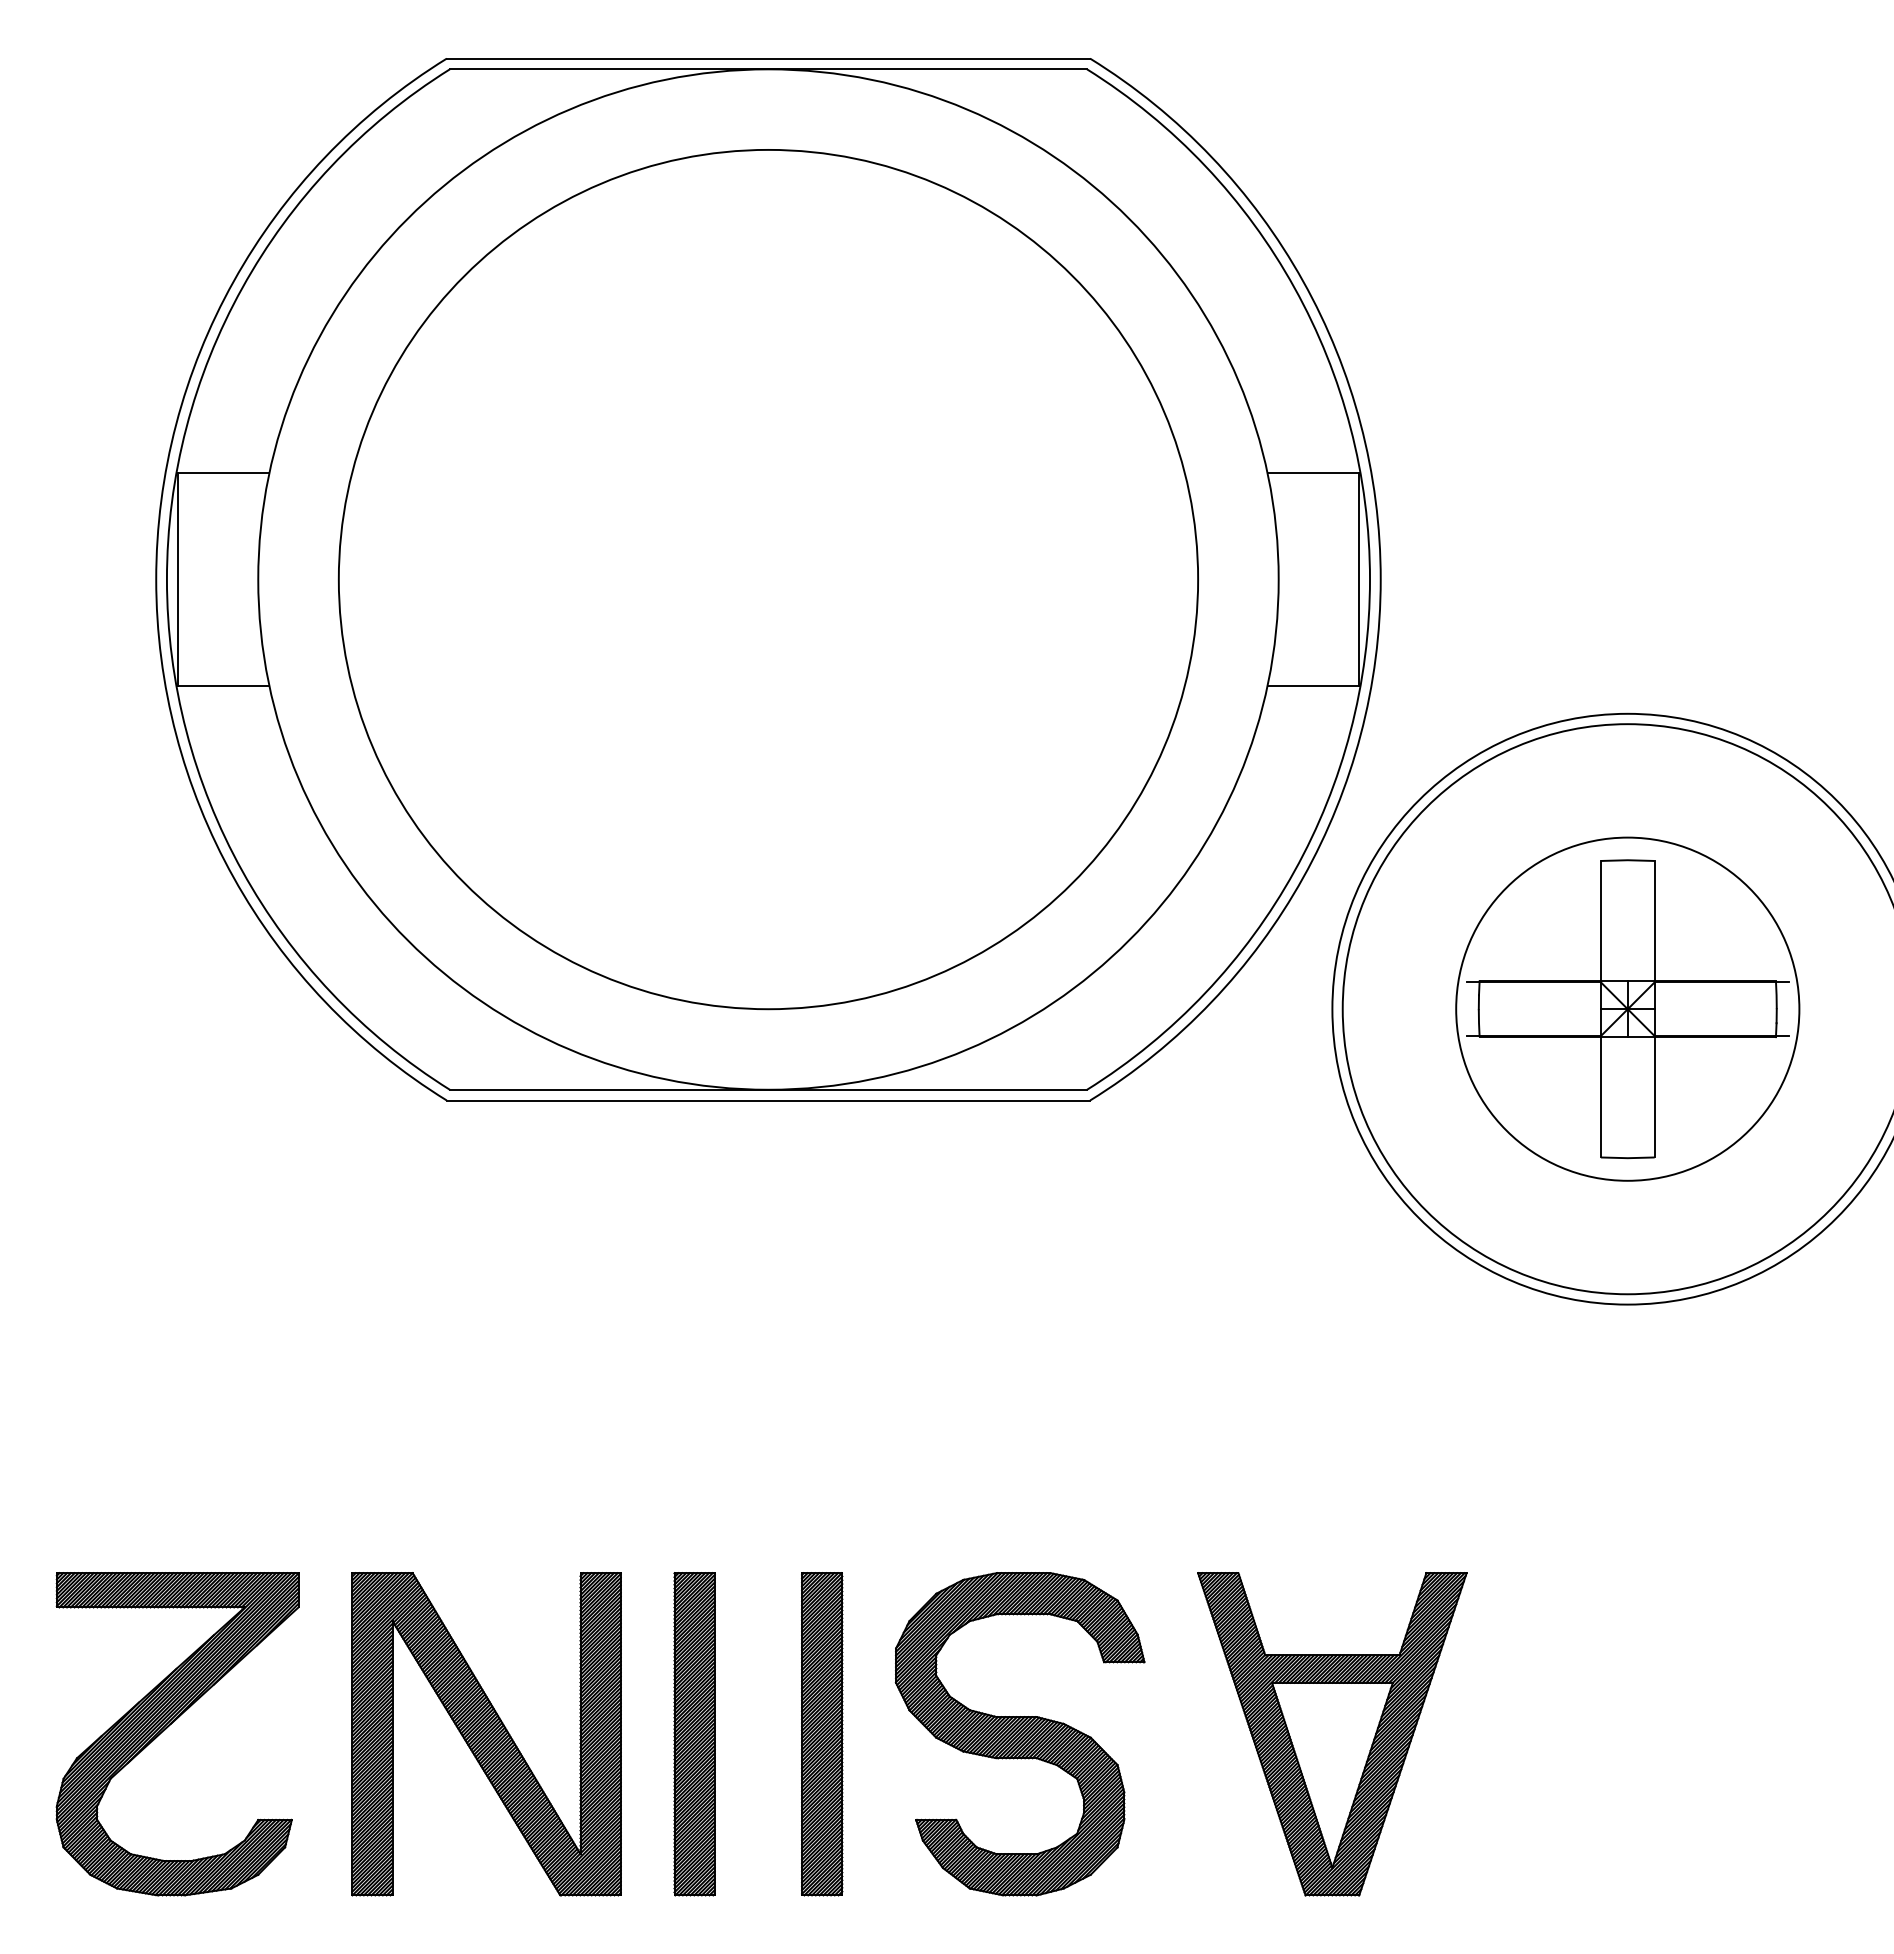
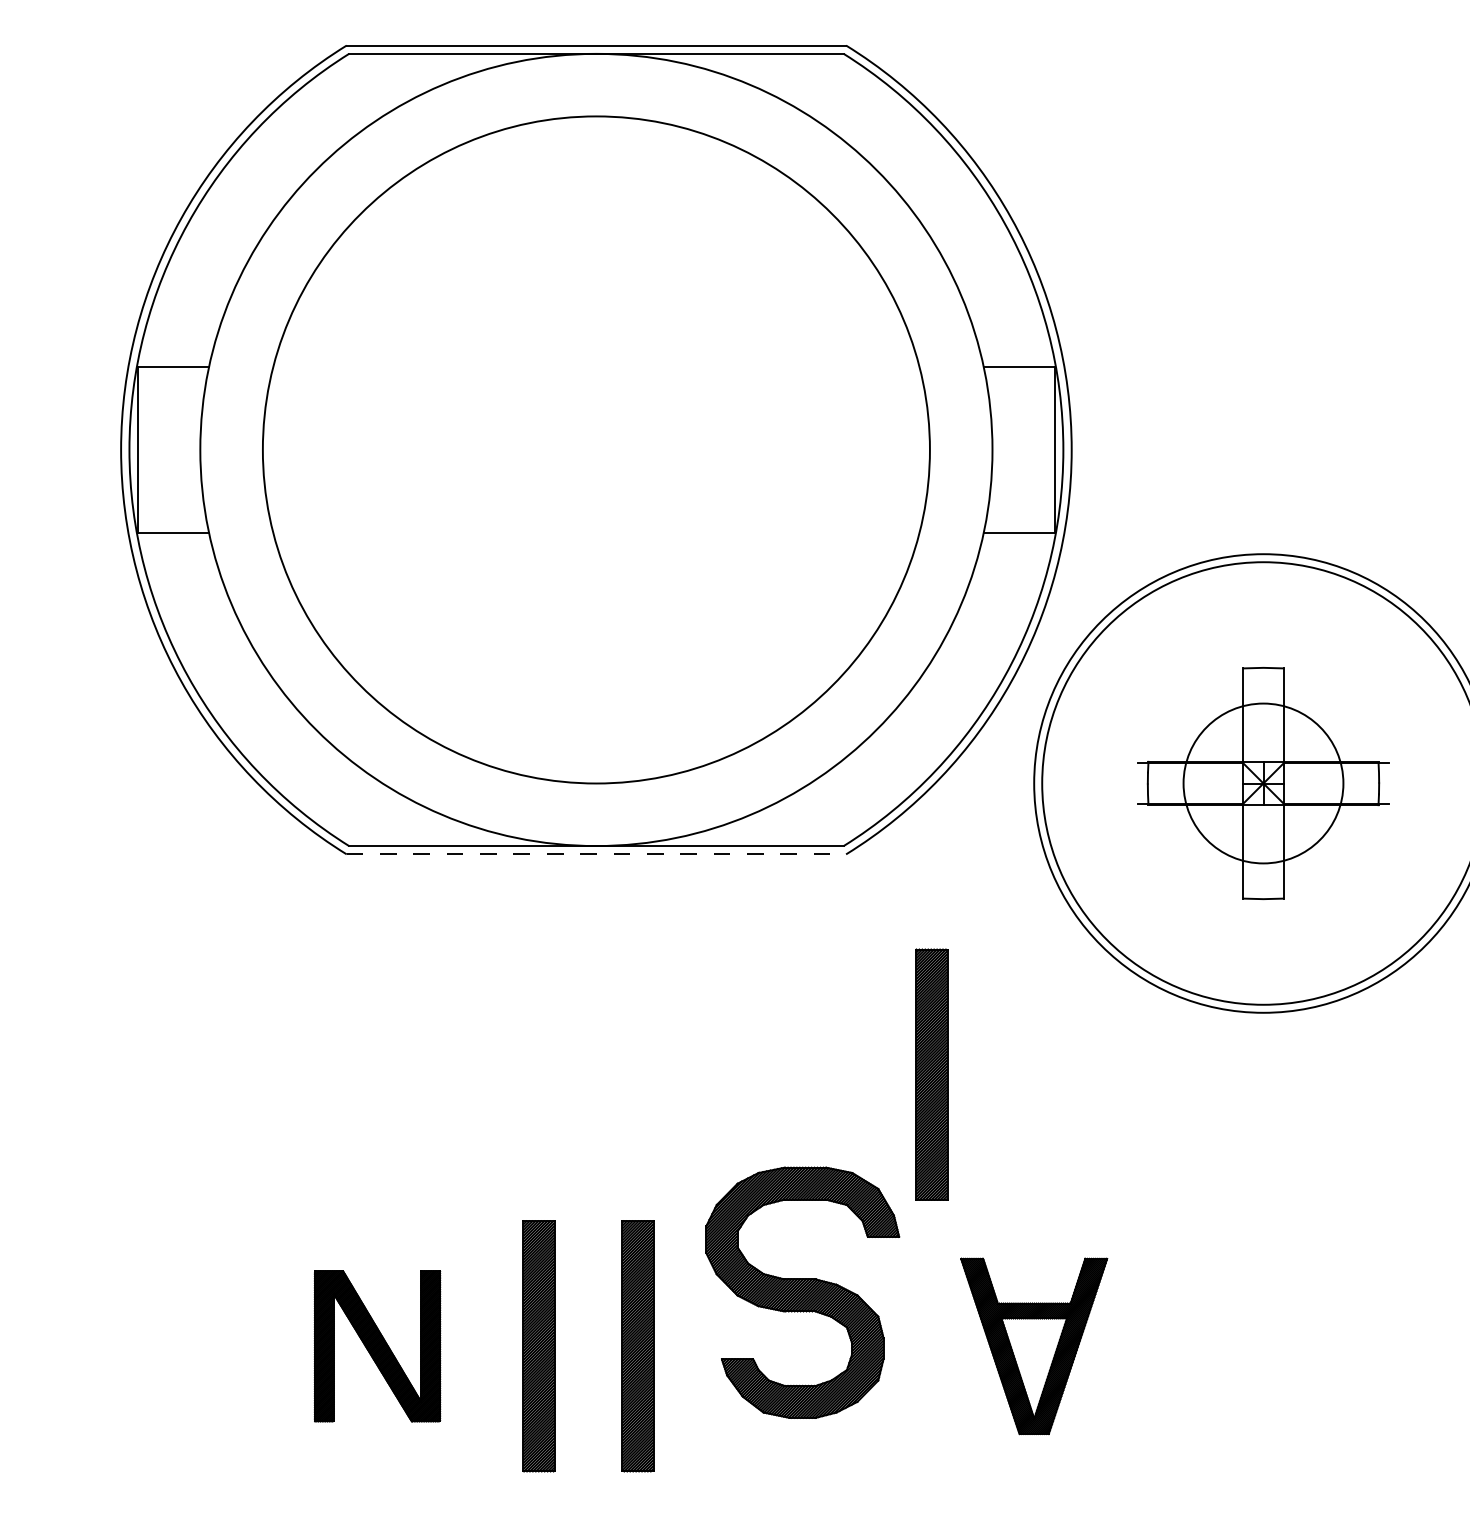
circle: (1627, 1008) -> (1263, 782), size x0.6
line: (768, 1100) -> (596, 854), solid -> dashed
part: (1200, 1384) -> (931, 1074), added
part: (169, 1726) -> (131, 1340), removed
part: (486, 1734) -> (377, 1346), size x0.6
part: (1019, 1734) -> (802, 1292), moved
part: (1332, 1734) -> (1034, 1346), size x0.7

